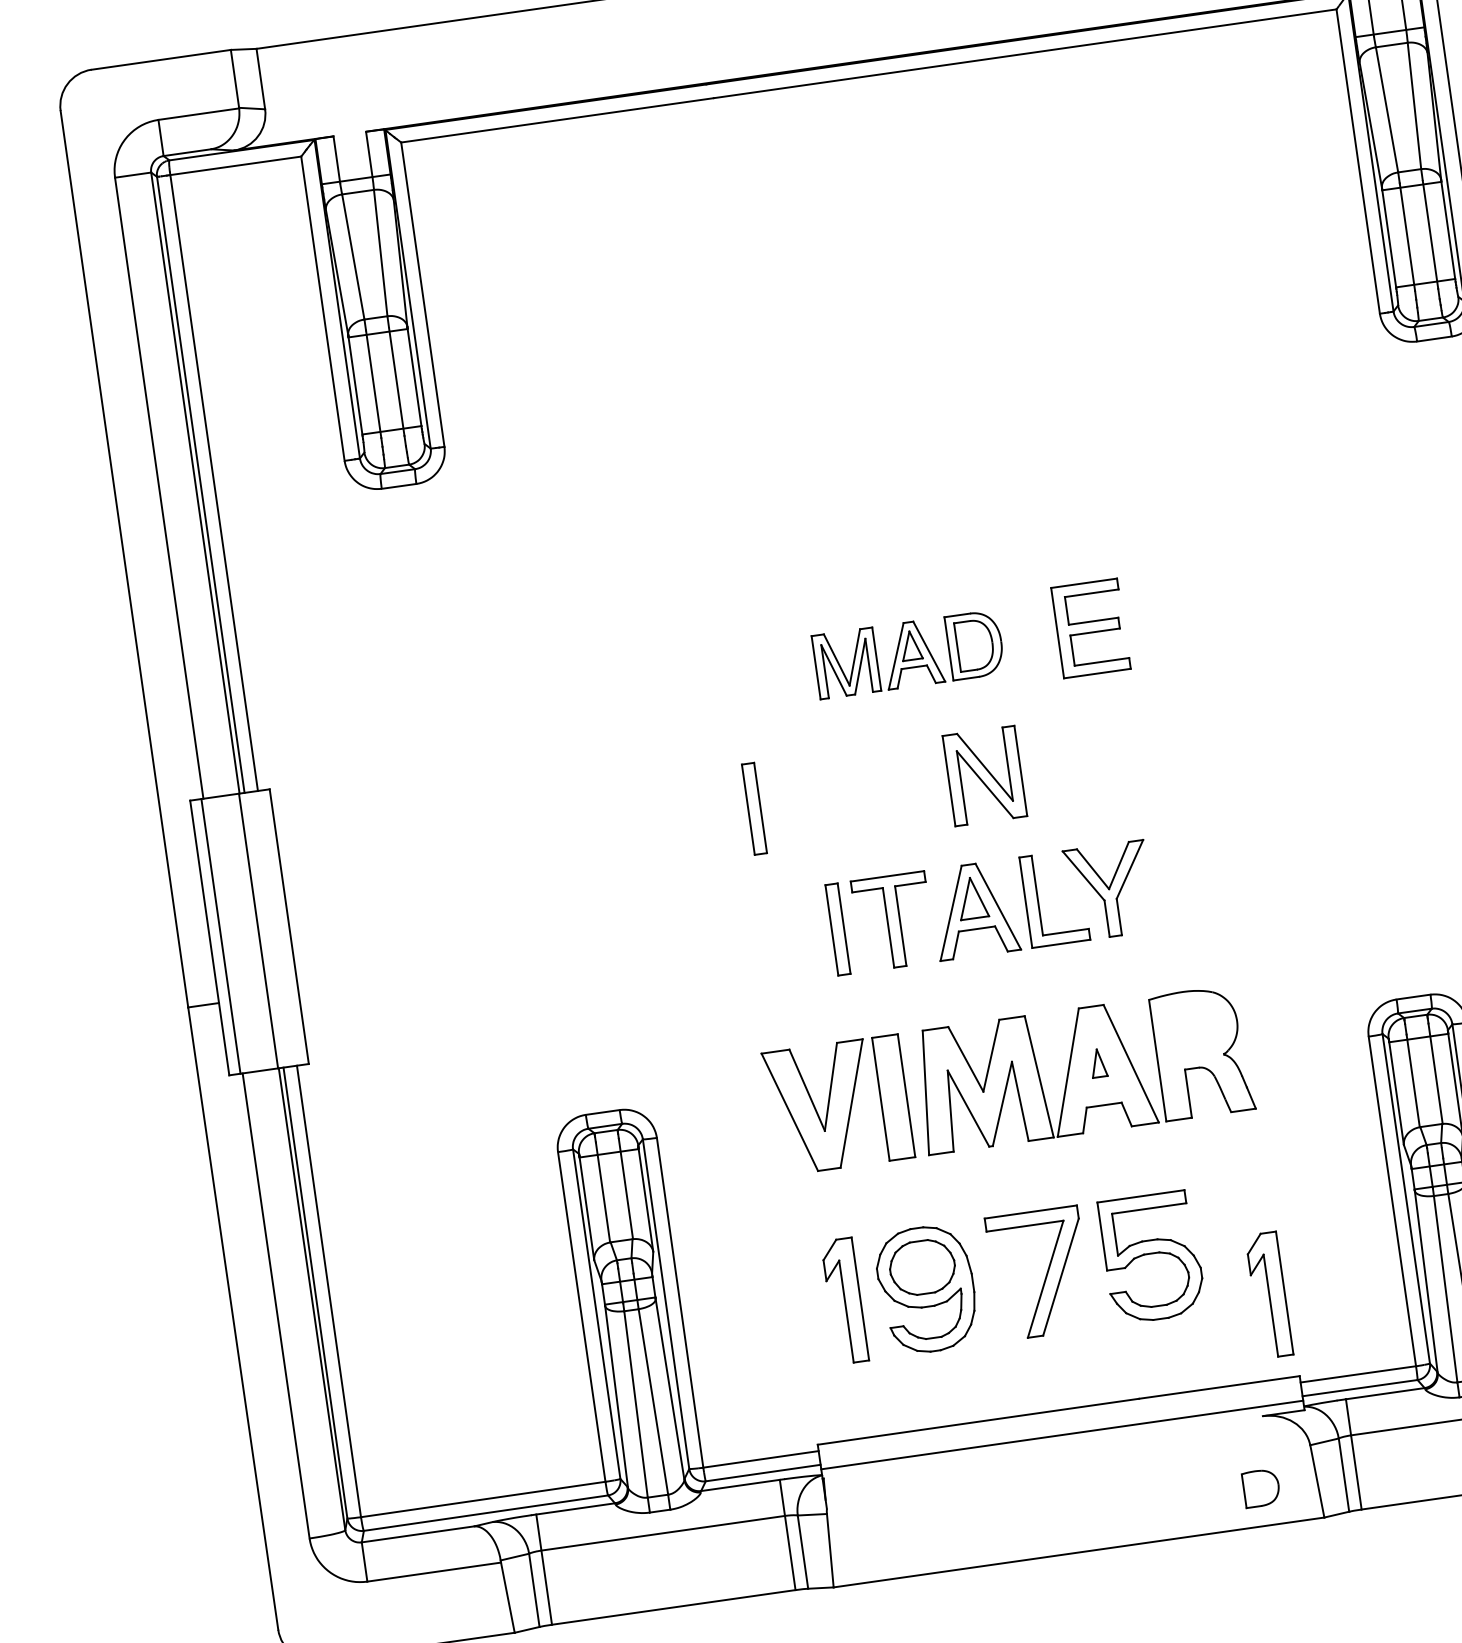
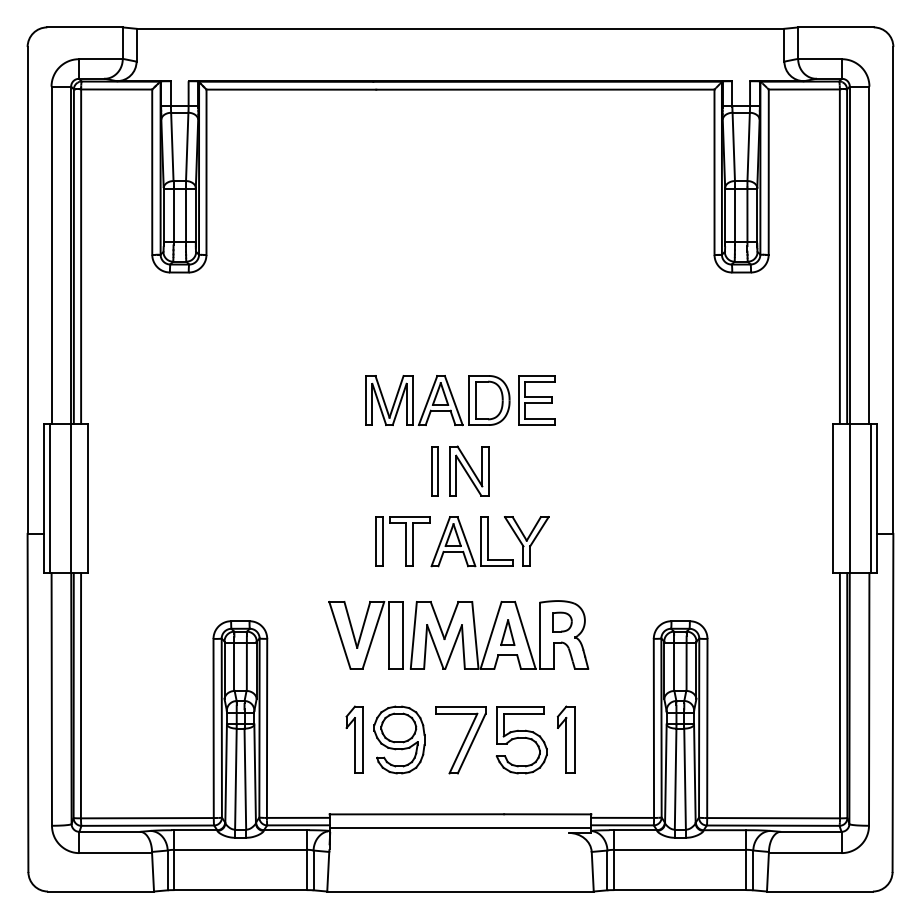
part: (907, 654) -> (437, 400), size x1.43
part: (753, 809) -> (434, 471), moved
part: (1097, 1063) -> (507, 632), size x1.67
part: (1267, 1294) -> (565, 739), moved
part: (1261, 1487) -> (562, 621), moved

